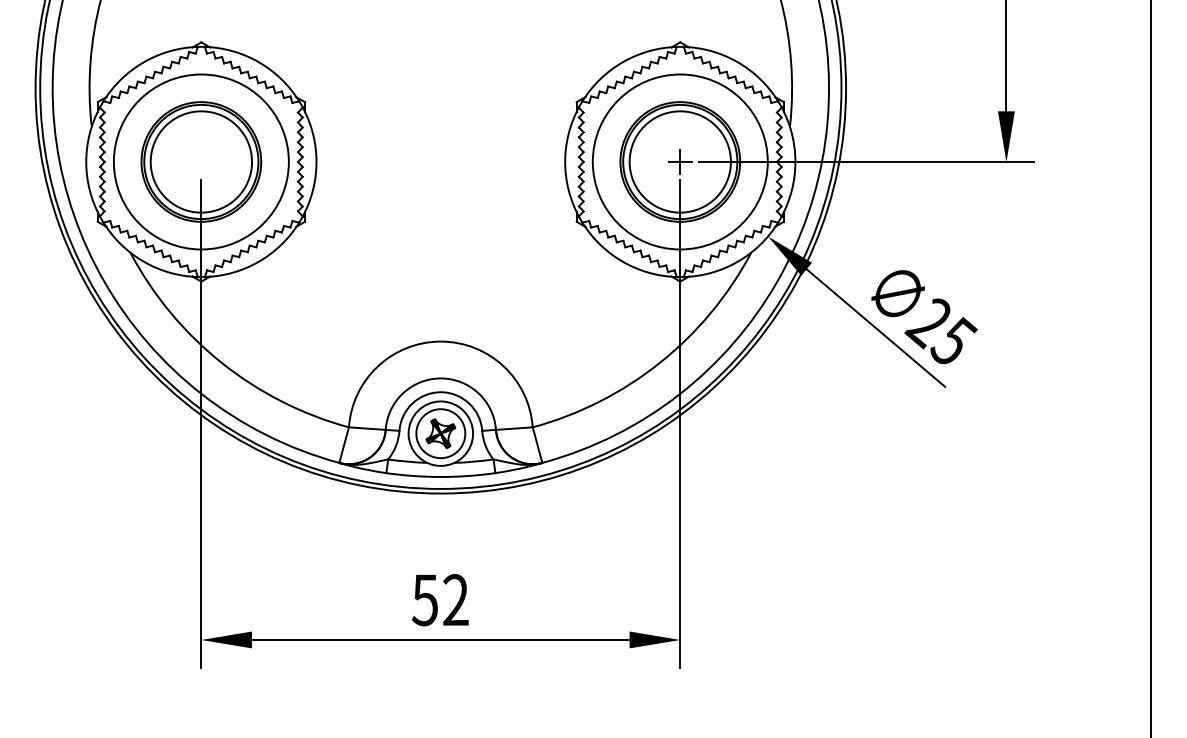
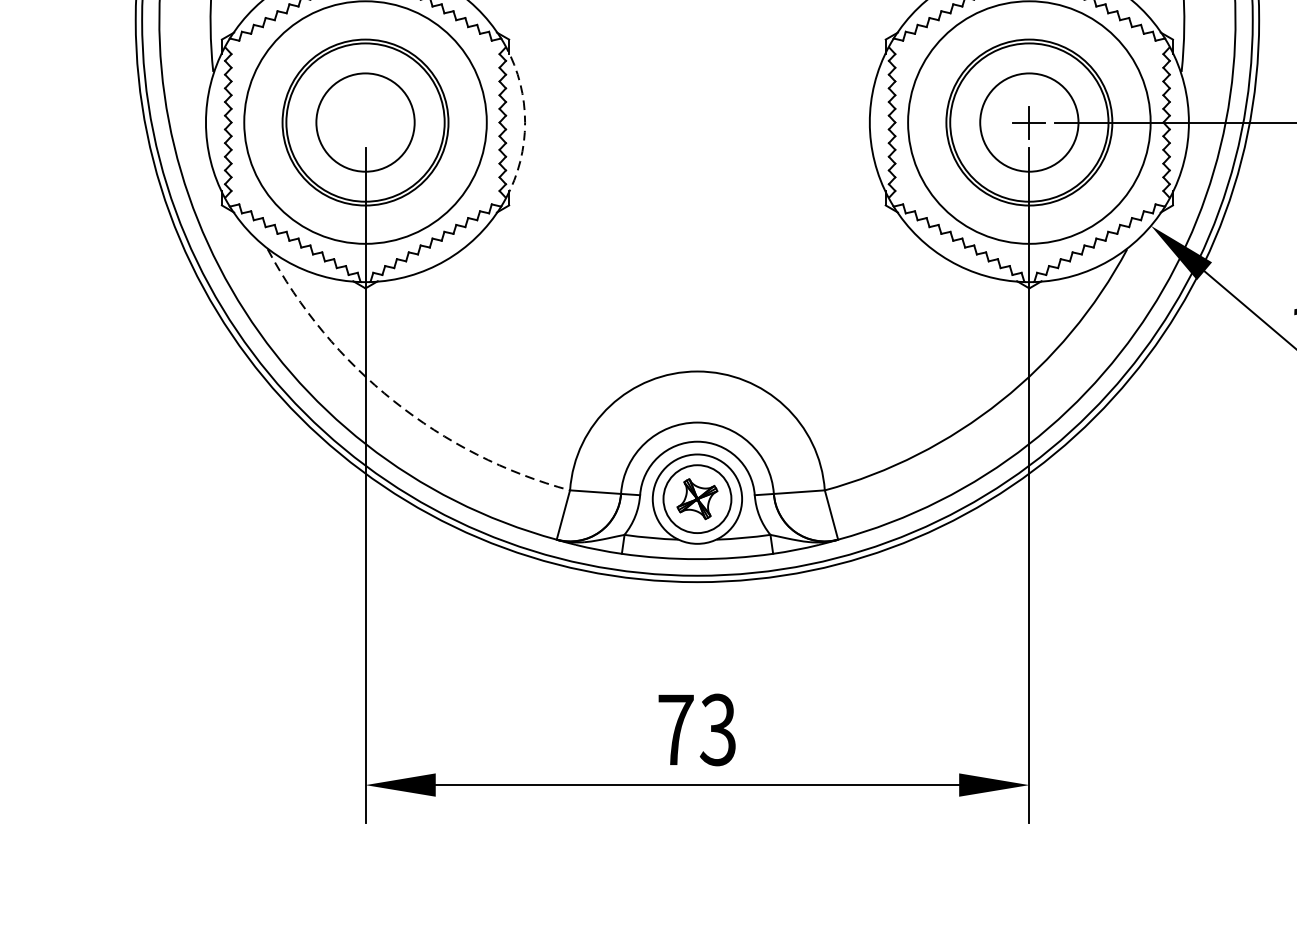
circle: (201, 161) -> (365, 121), size x0.7
circle: (679, 161) -> (1028, 121), size x0.7
arc: (316, 162) -> (525, 123), solid -> dashed
arc: (221, 362) -> (393, 400), solid -> dashed
text: (439, 600) -> (695, 730), 52 -> 73

